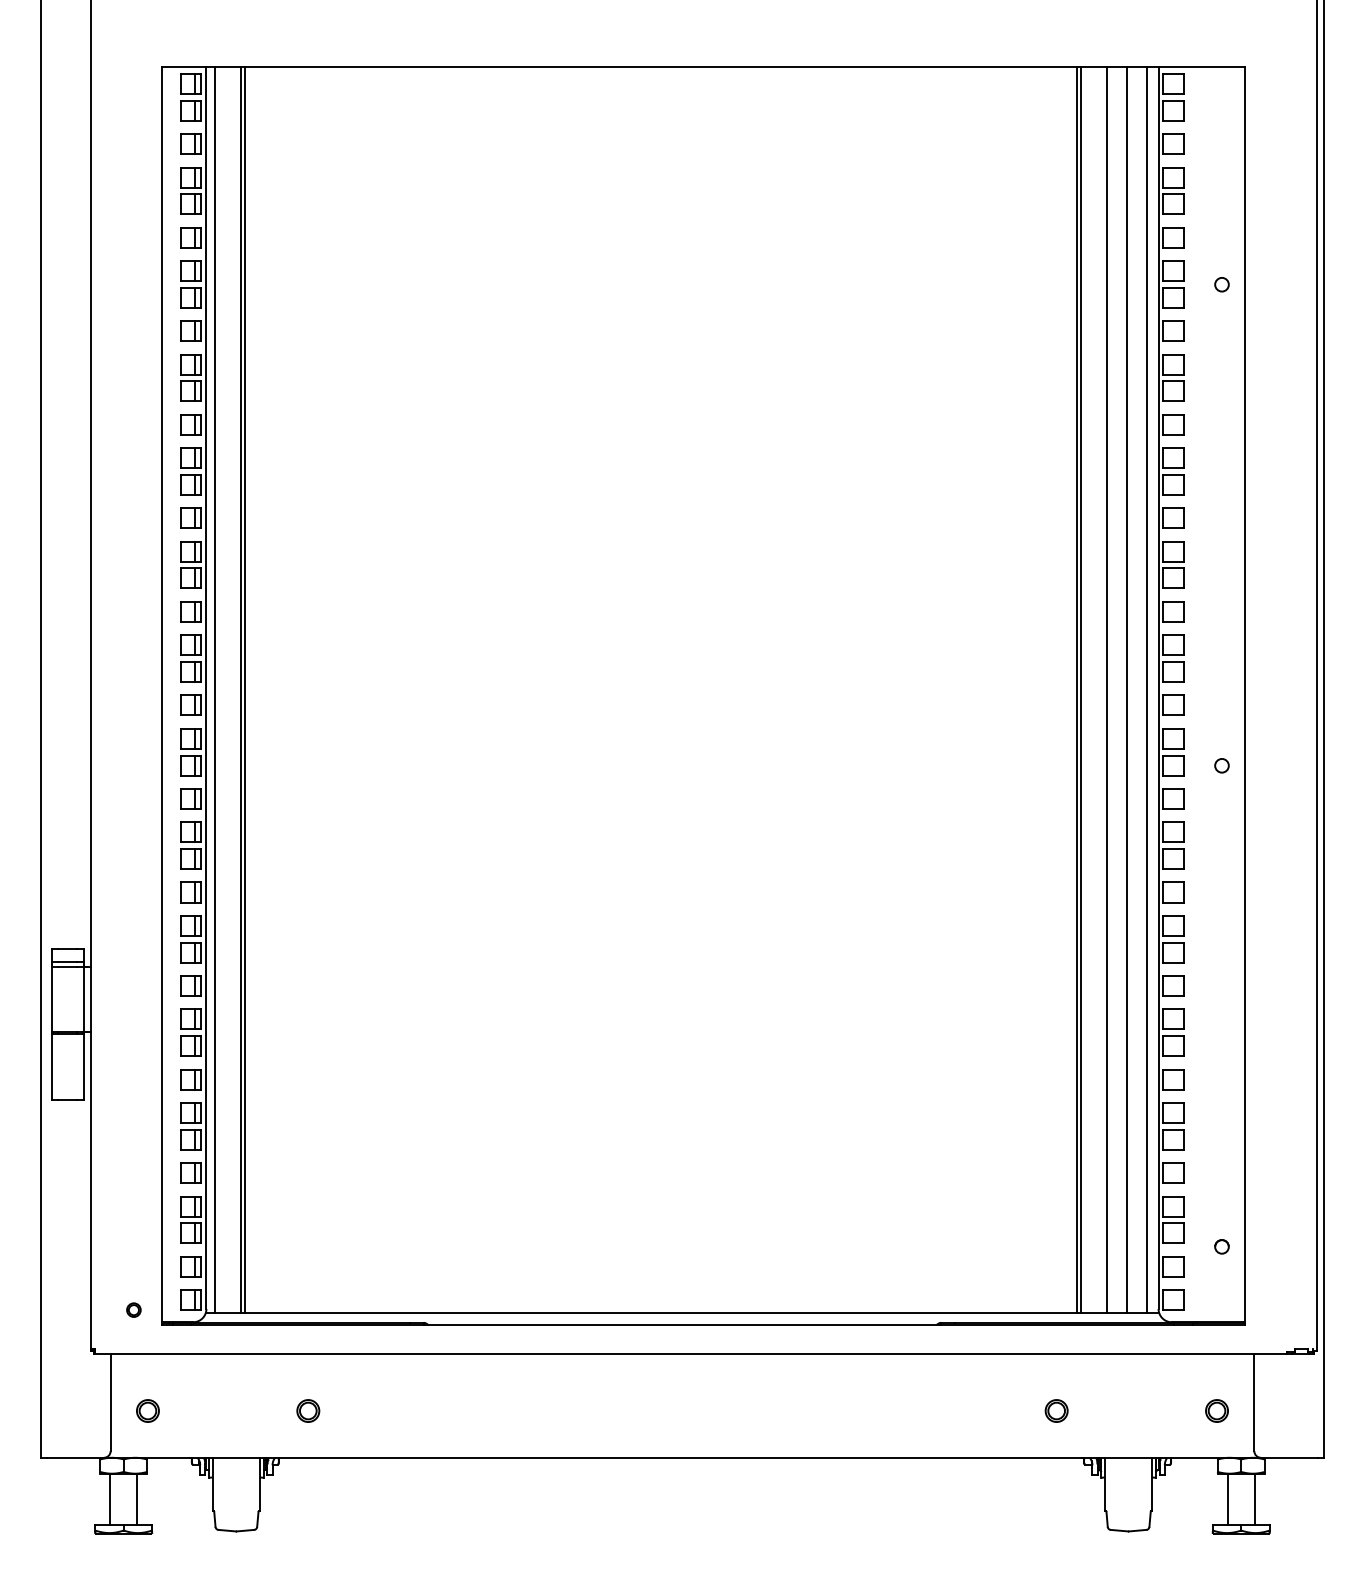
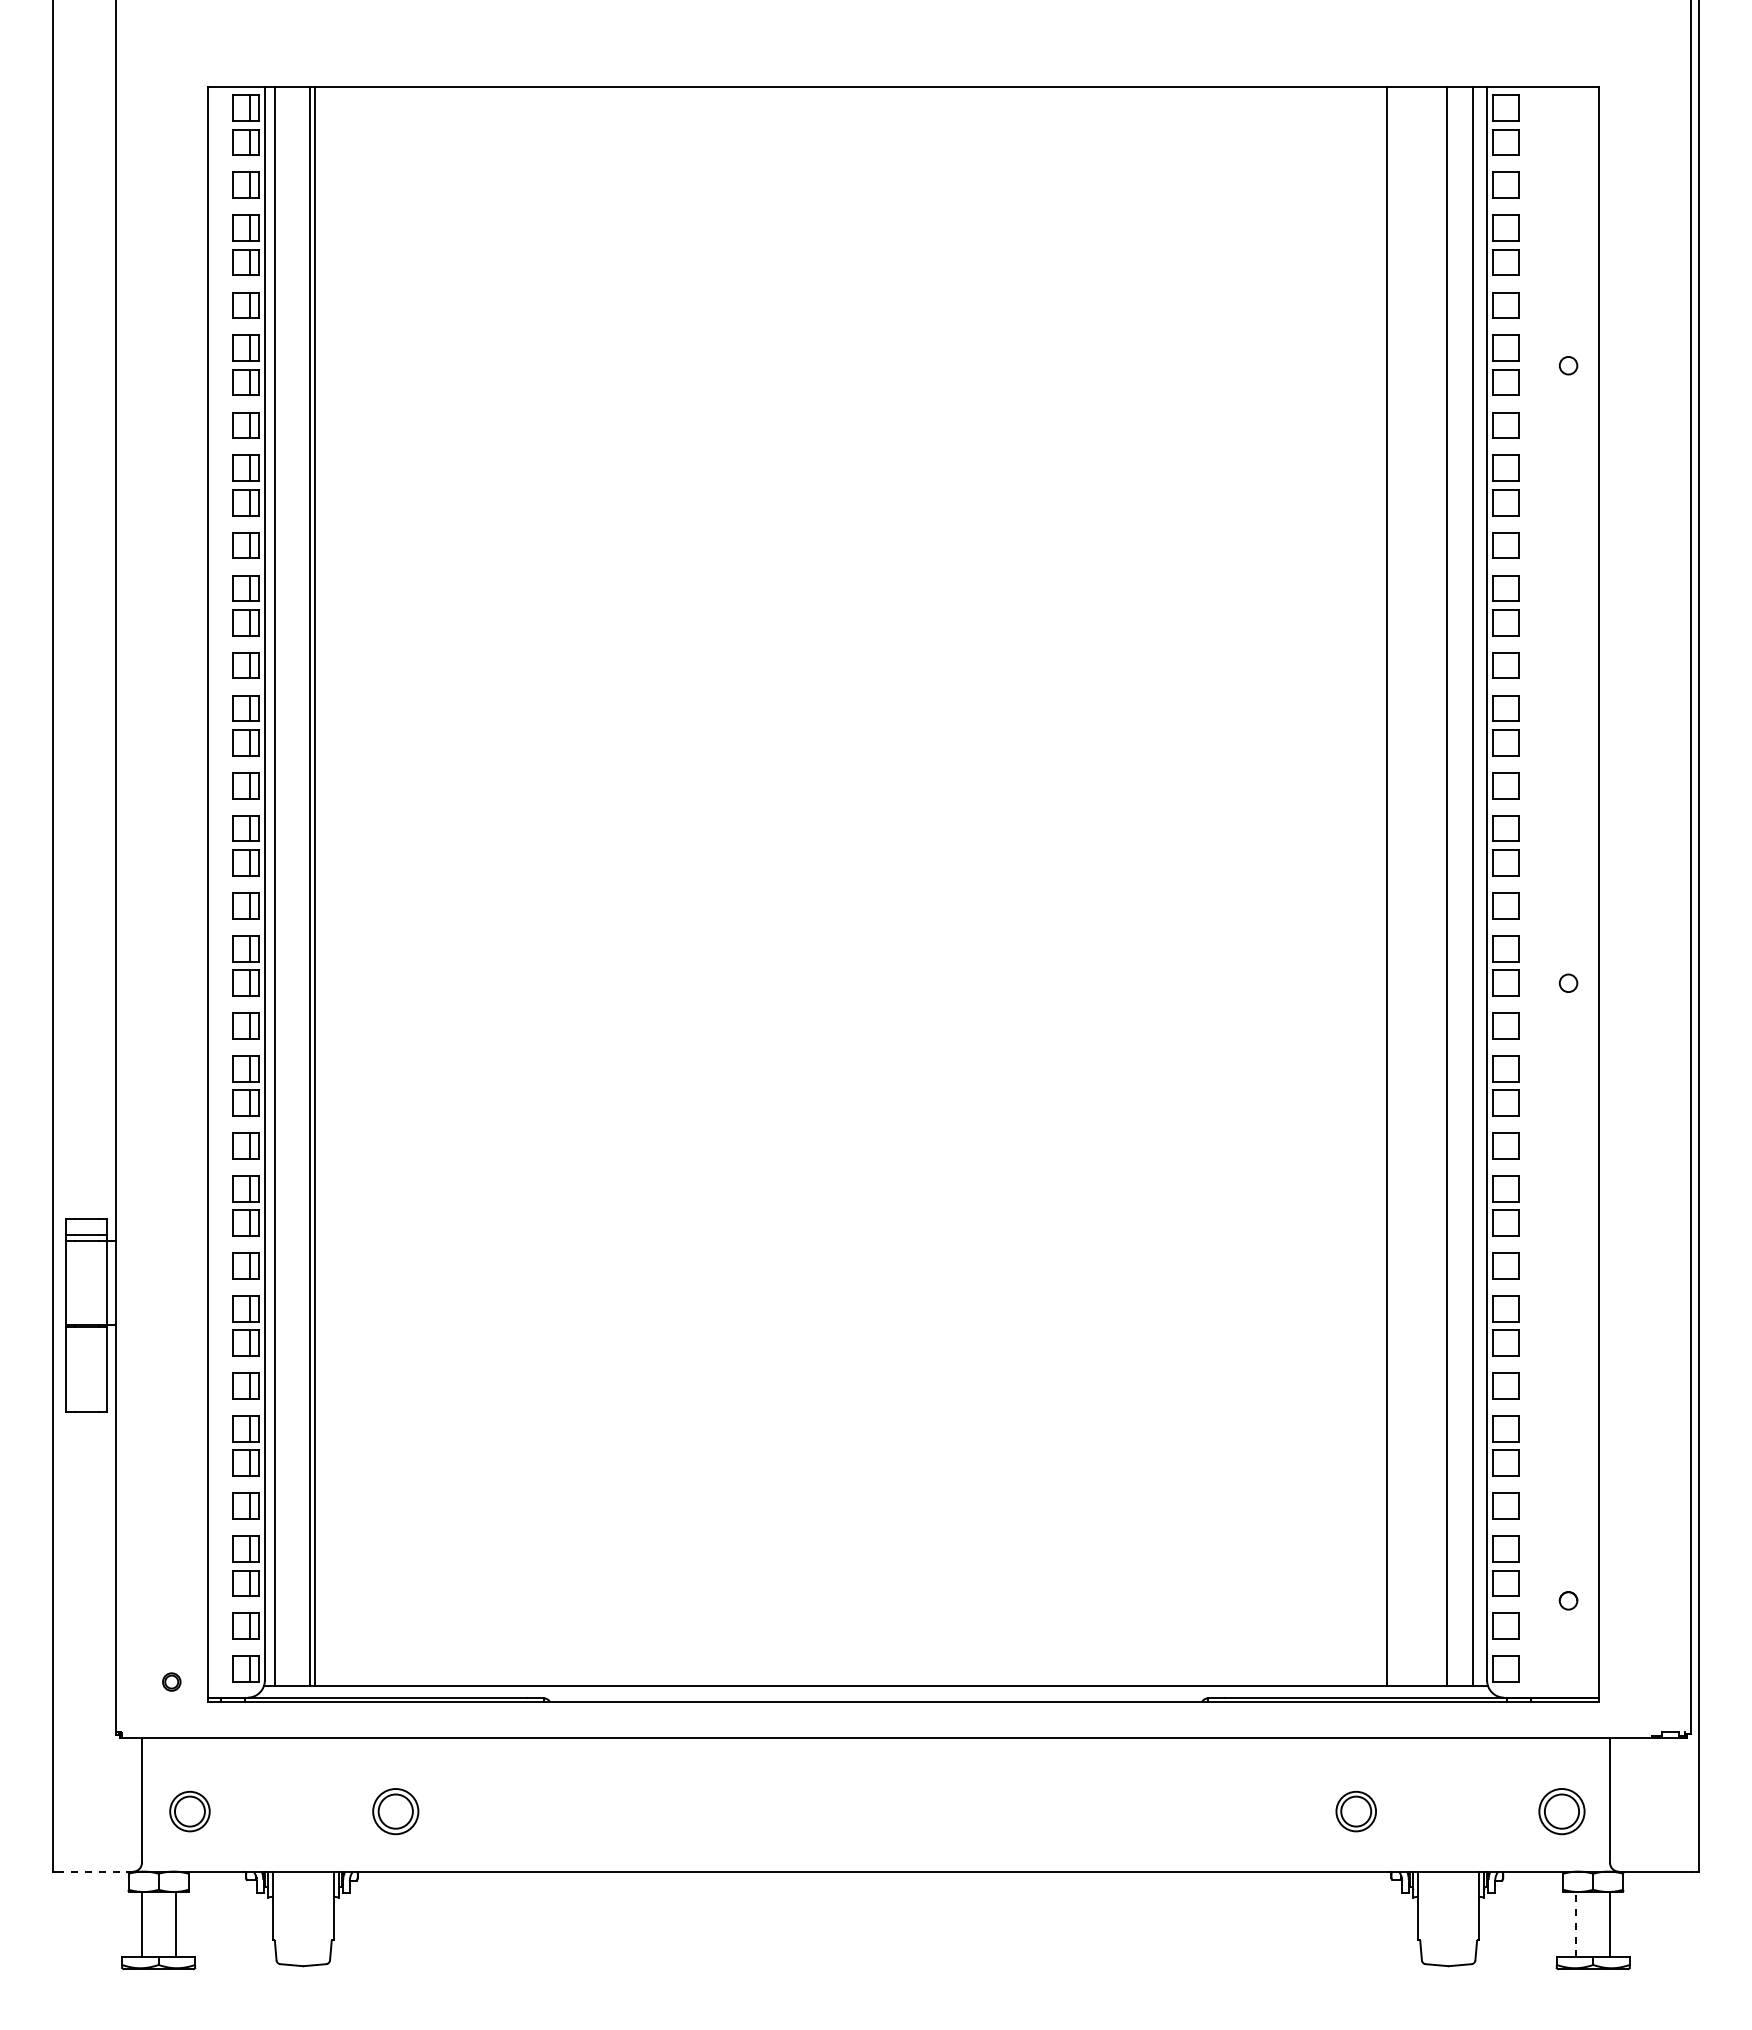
line: (1077, 690) -> (1382, 886), removed
line: (1107, 690) -> (1421, 886), removed
part: (147, 1410) -> (189, 1811), size x1.4
part: (308, 1410) -> (395, 1811), size x1.6
part: (1056, 1410) -> (1356, 1811), size x1.4
part: (1217, 1410) -> (1562, 1811), size x1.6
line: (75, 1457) -> (96, 1871), solid -> dashed
line: (1228, 1499) -> (1576, 1924), solid -> dashed

